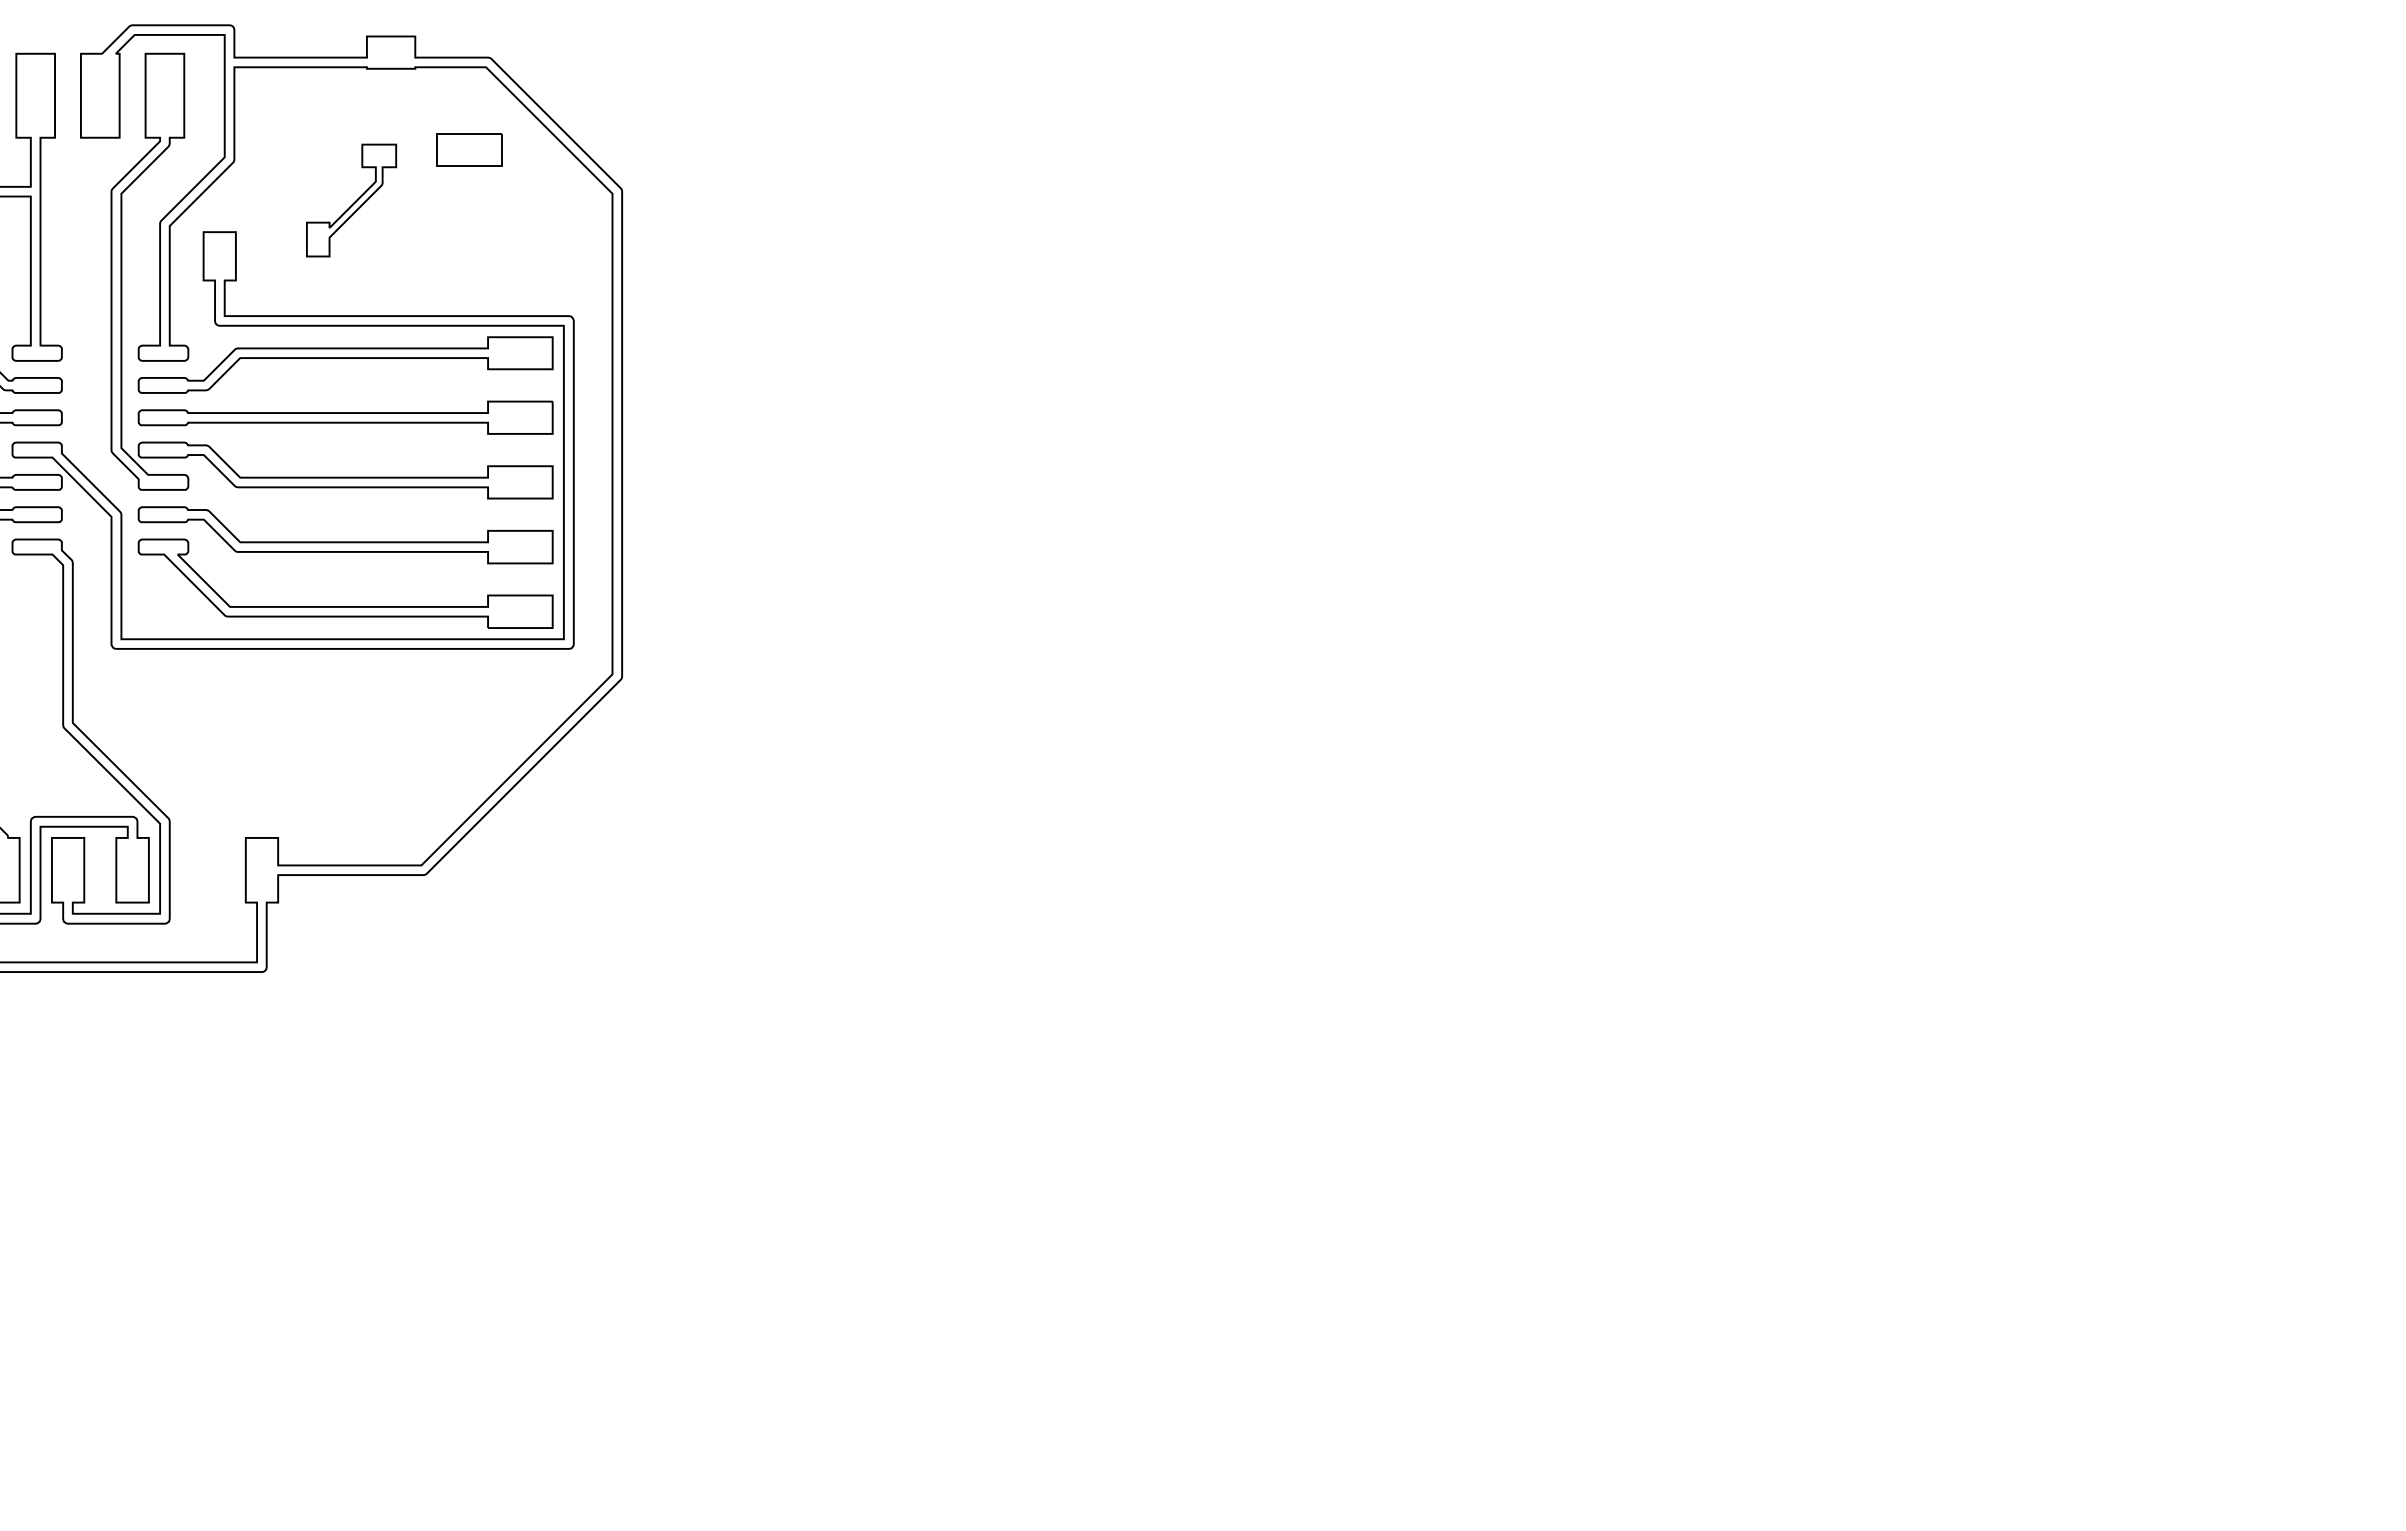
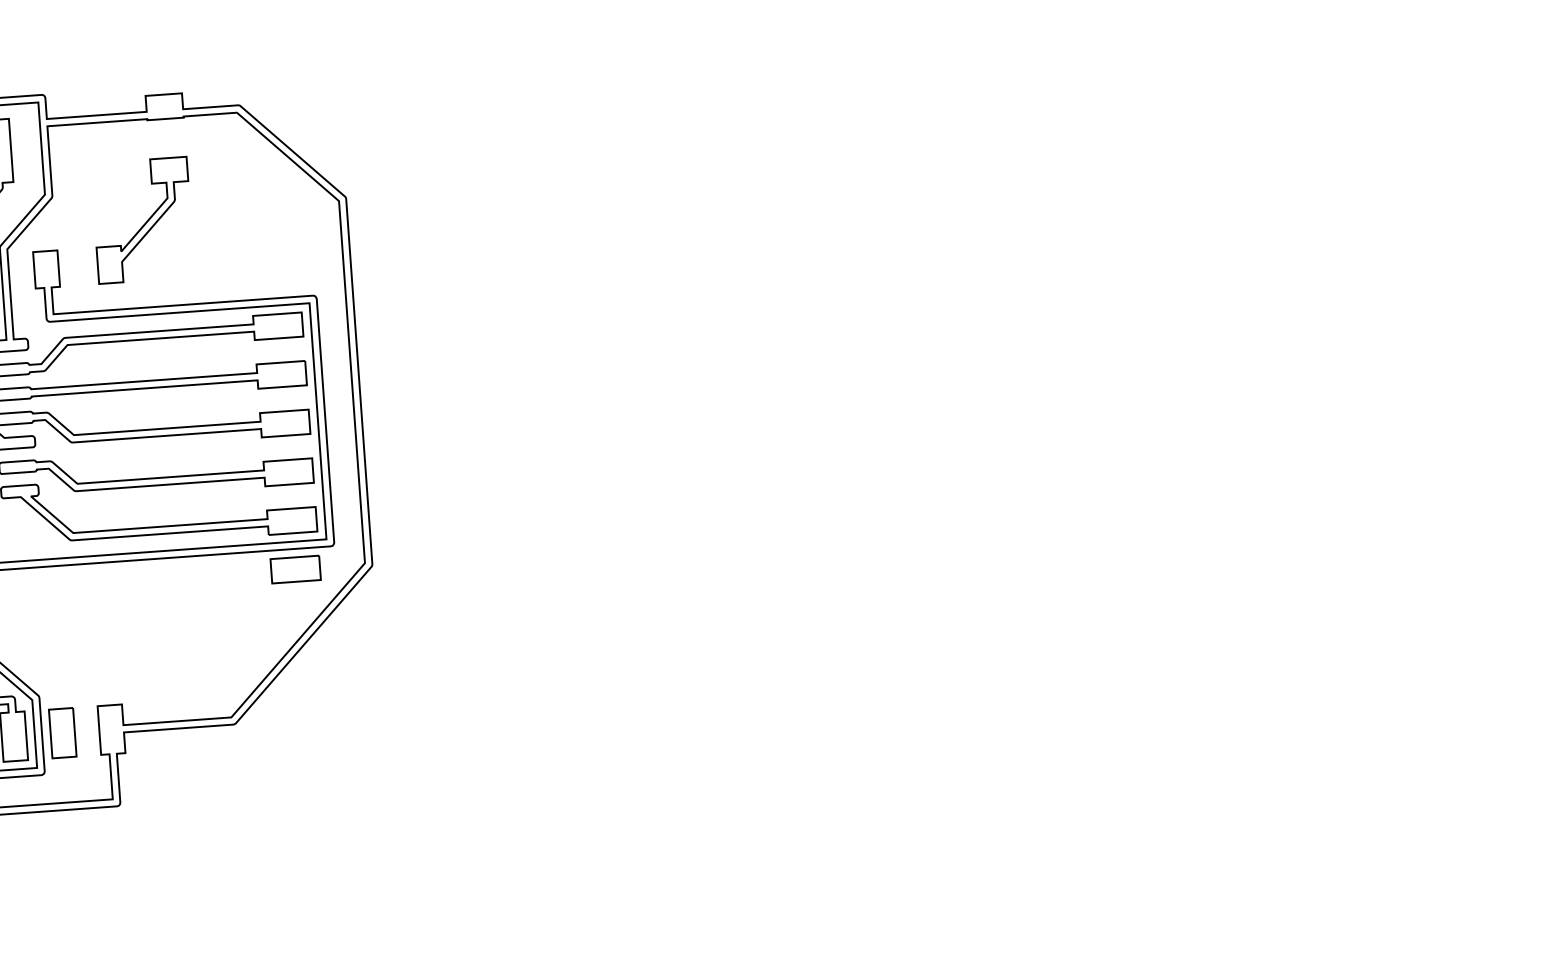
part: (469, 149) -> (295, 569), moved
part: (351, 200) -> (142, 220), size x1.43
part: (196, 870) -> (62, 733), added

